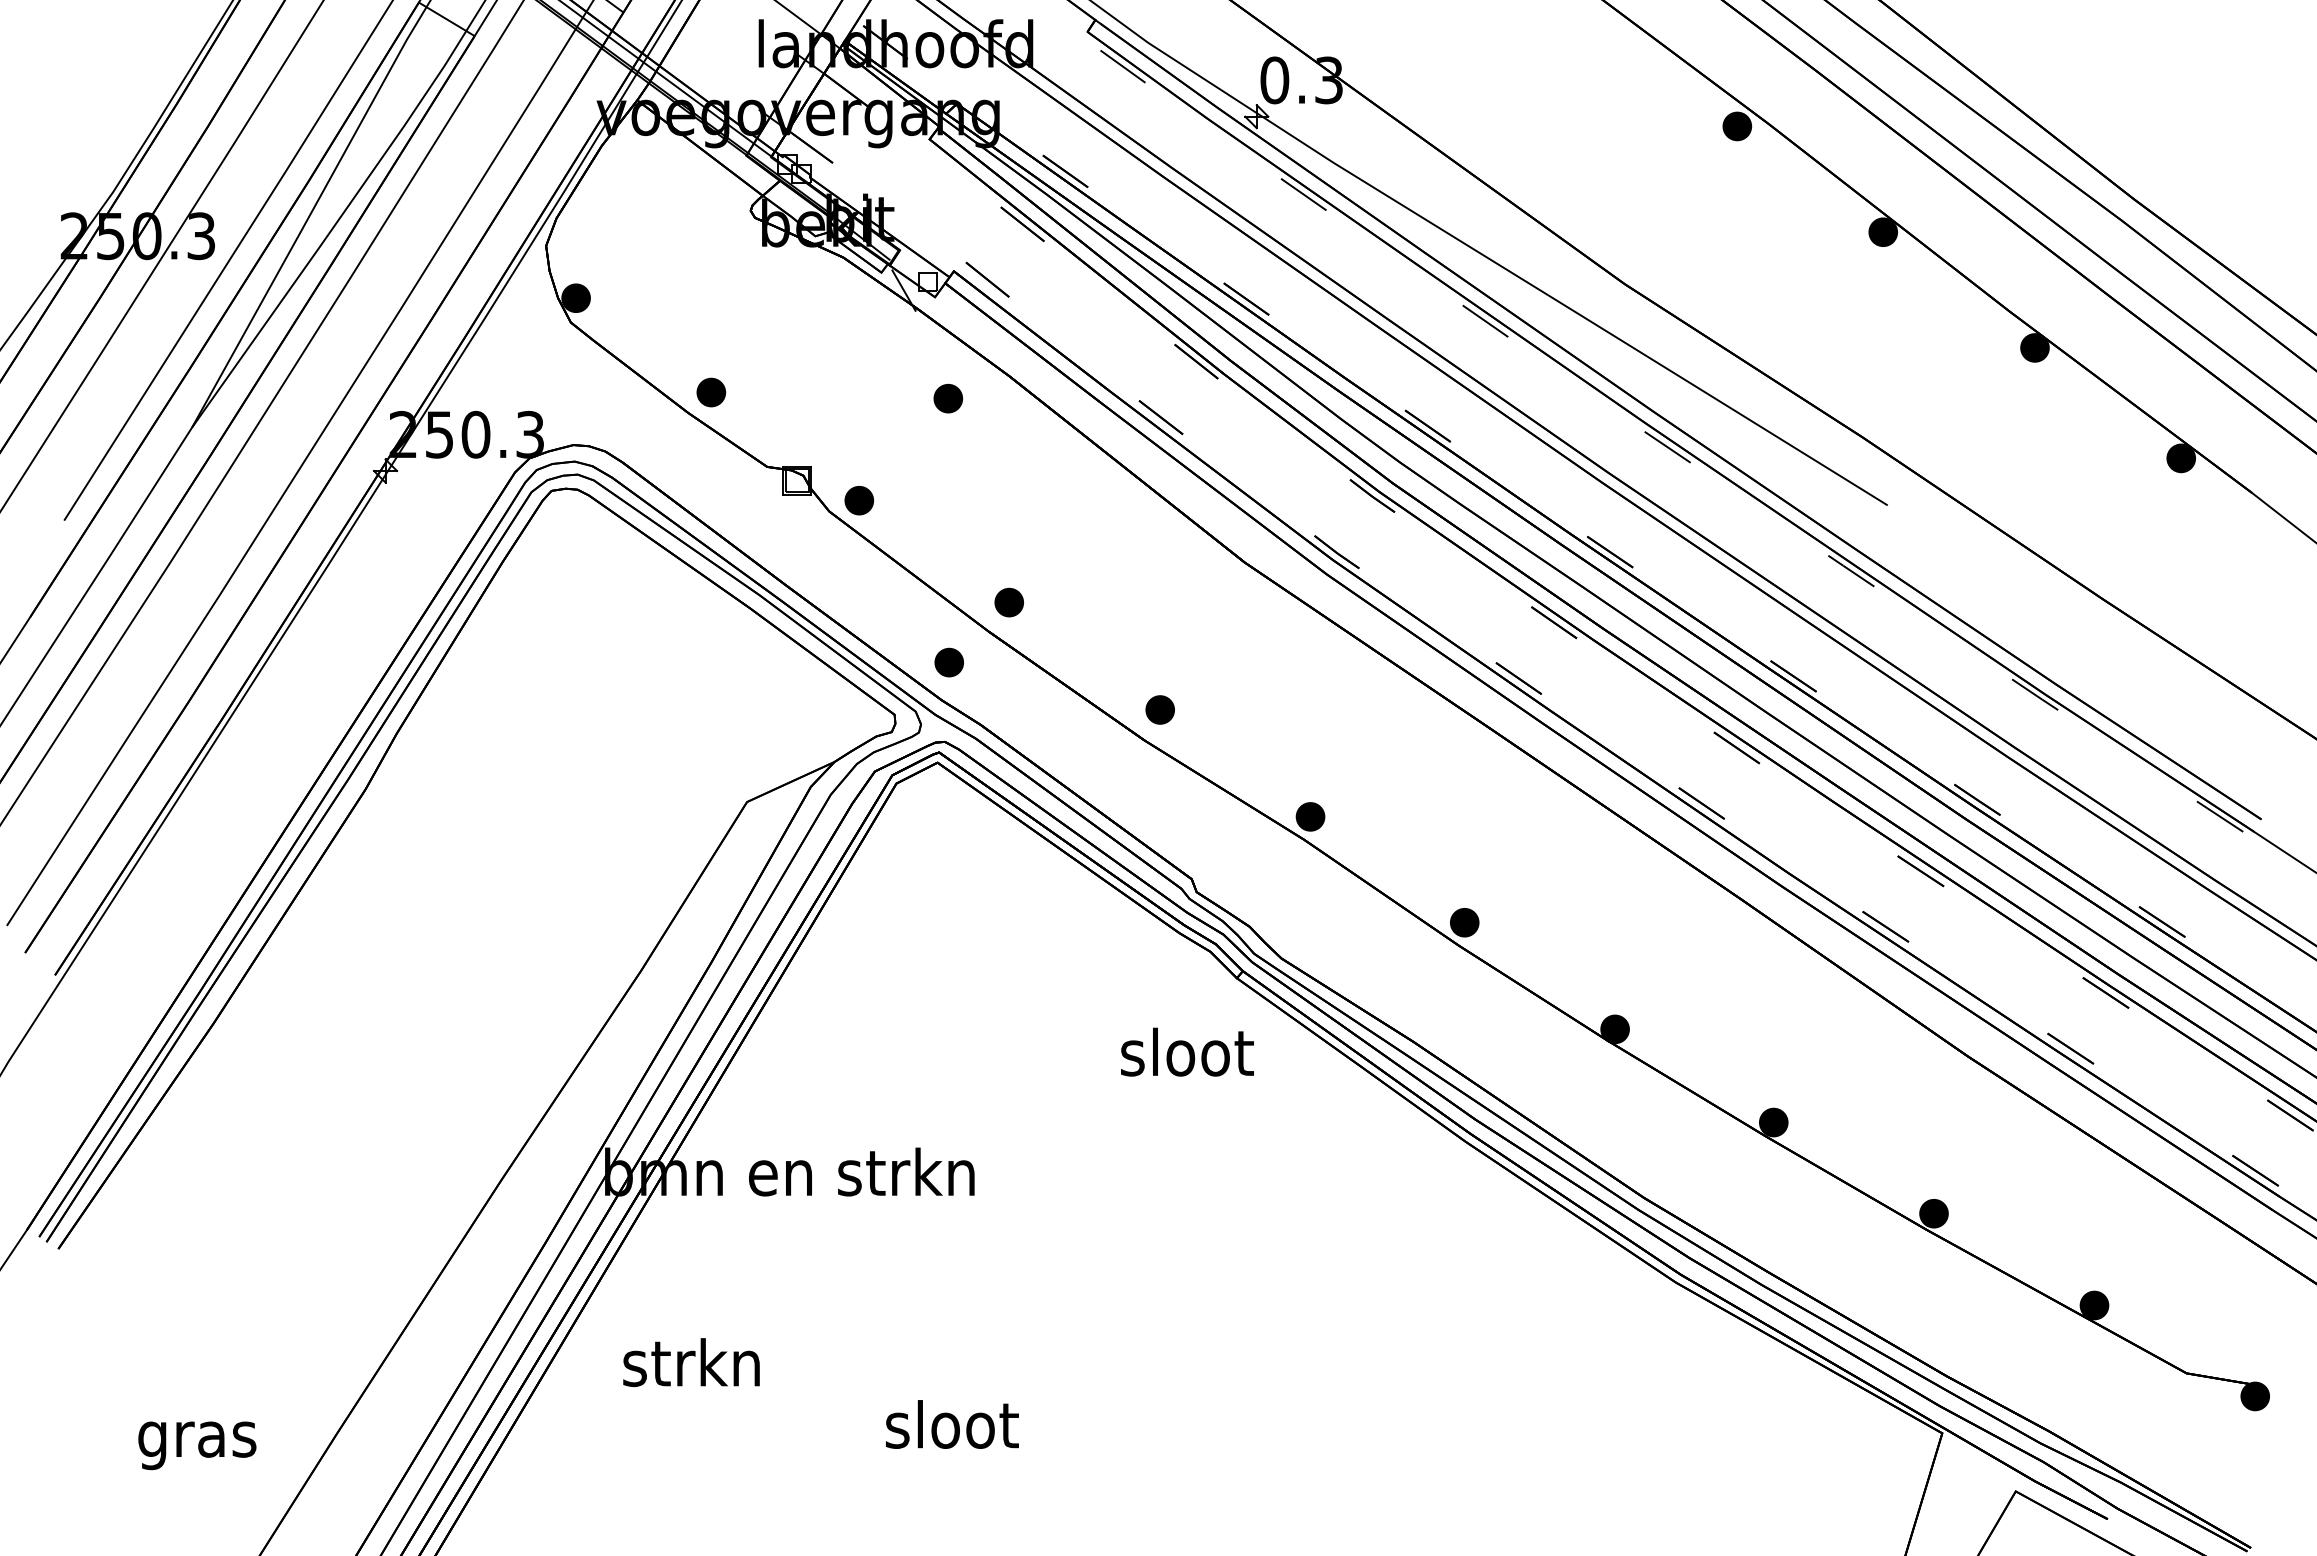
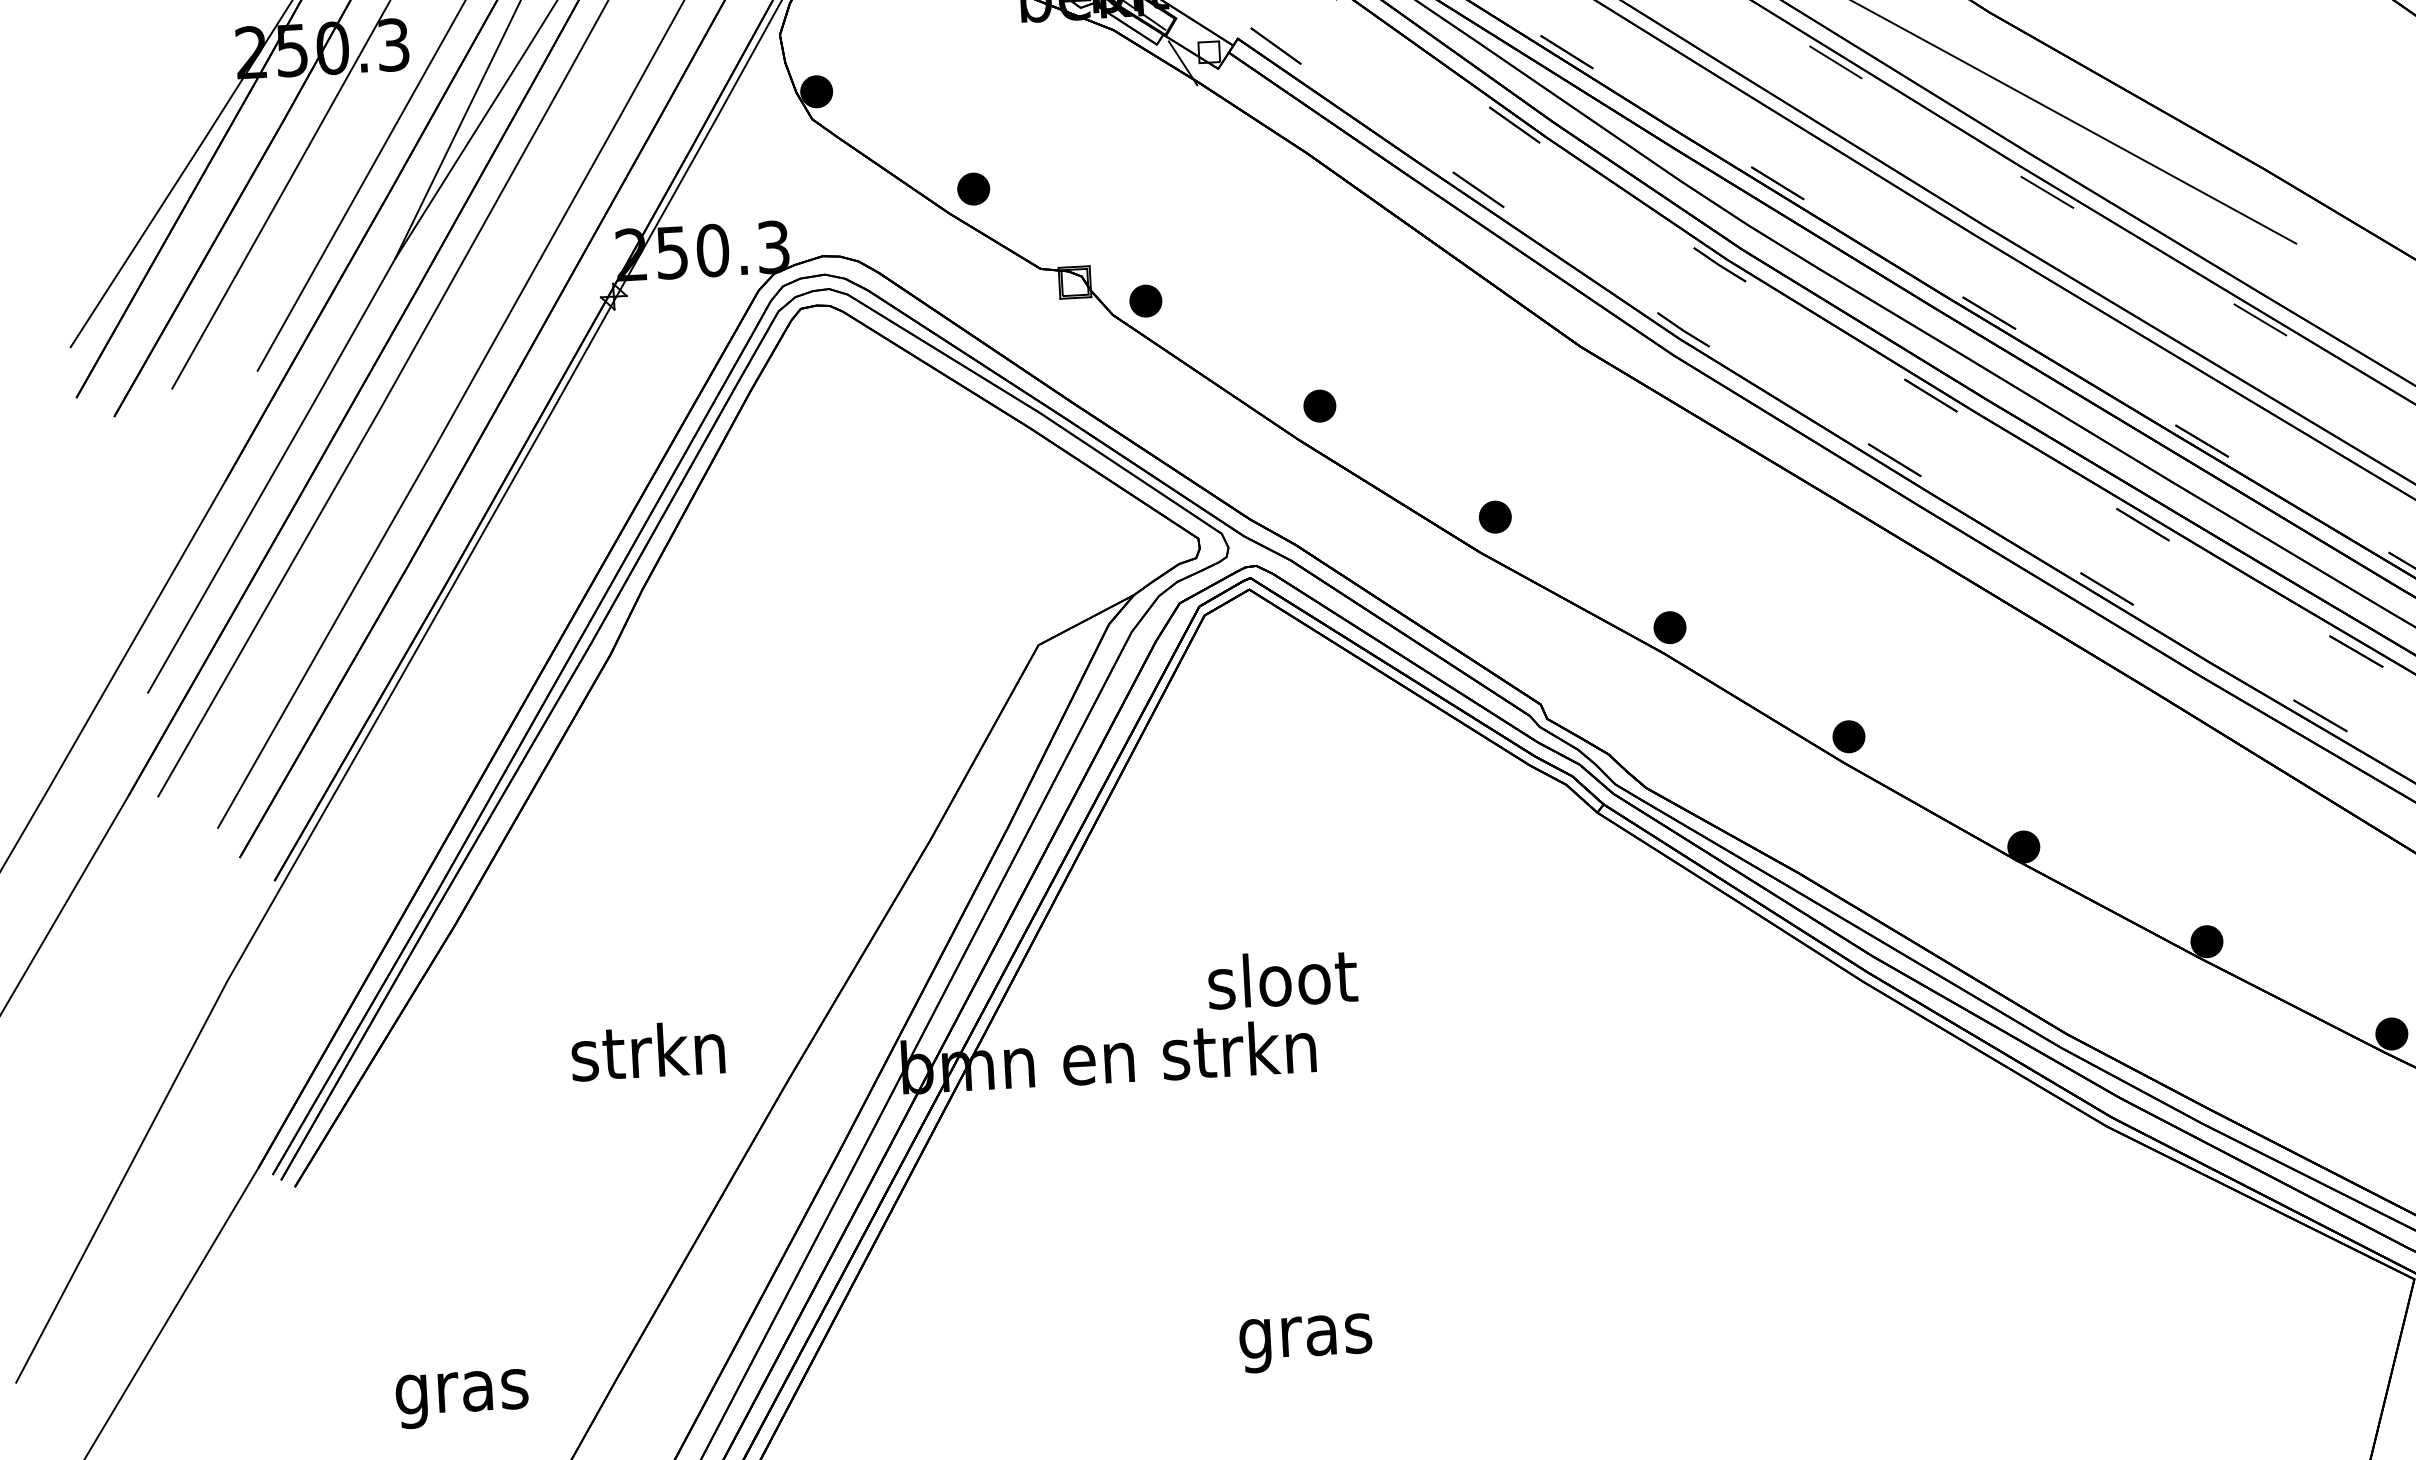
part: (948, 398) -> (1239, 181), removed
part: (948, 662) -> (1255, 476), removed
text: (1187, 1051) -> (1282, 978), moved
text: (691, 1362) -> (647, 1050), moved
text: (952, 1430) -> (1306, 1336), sloot -> gras

